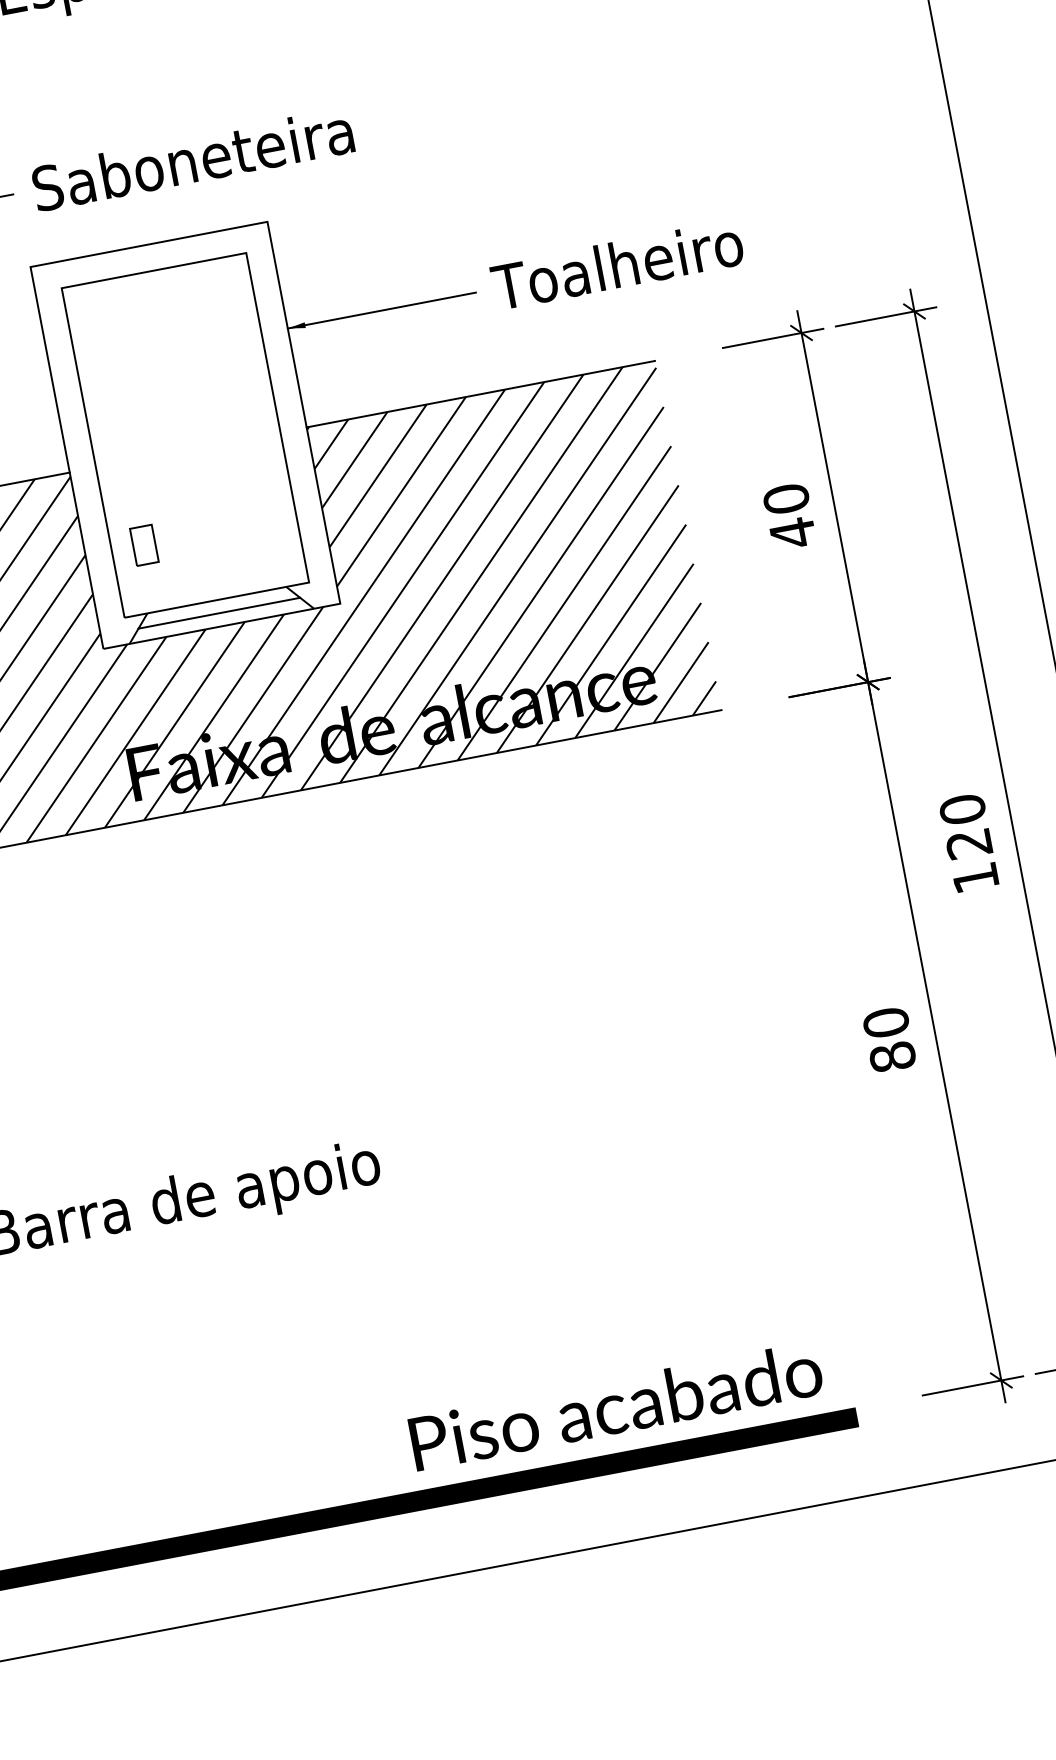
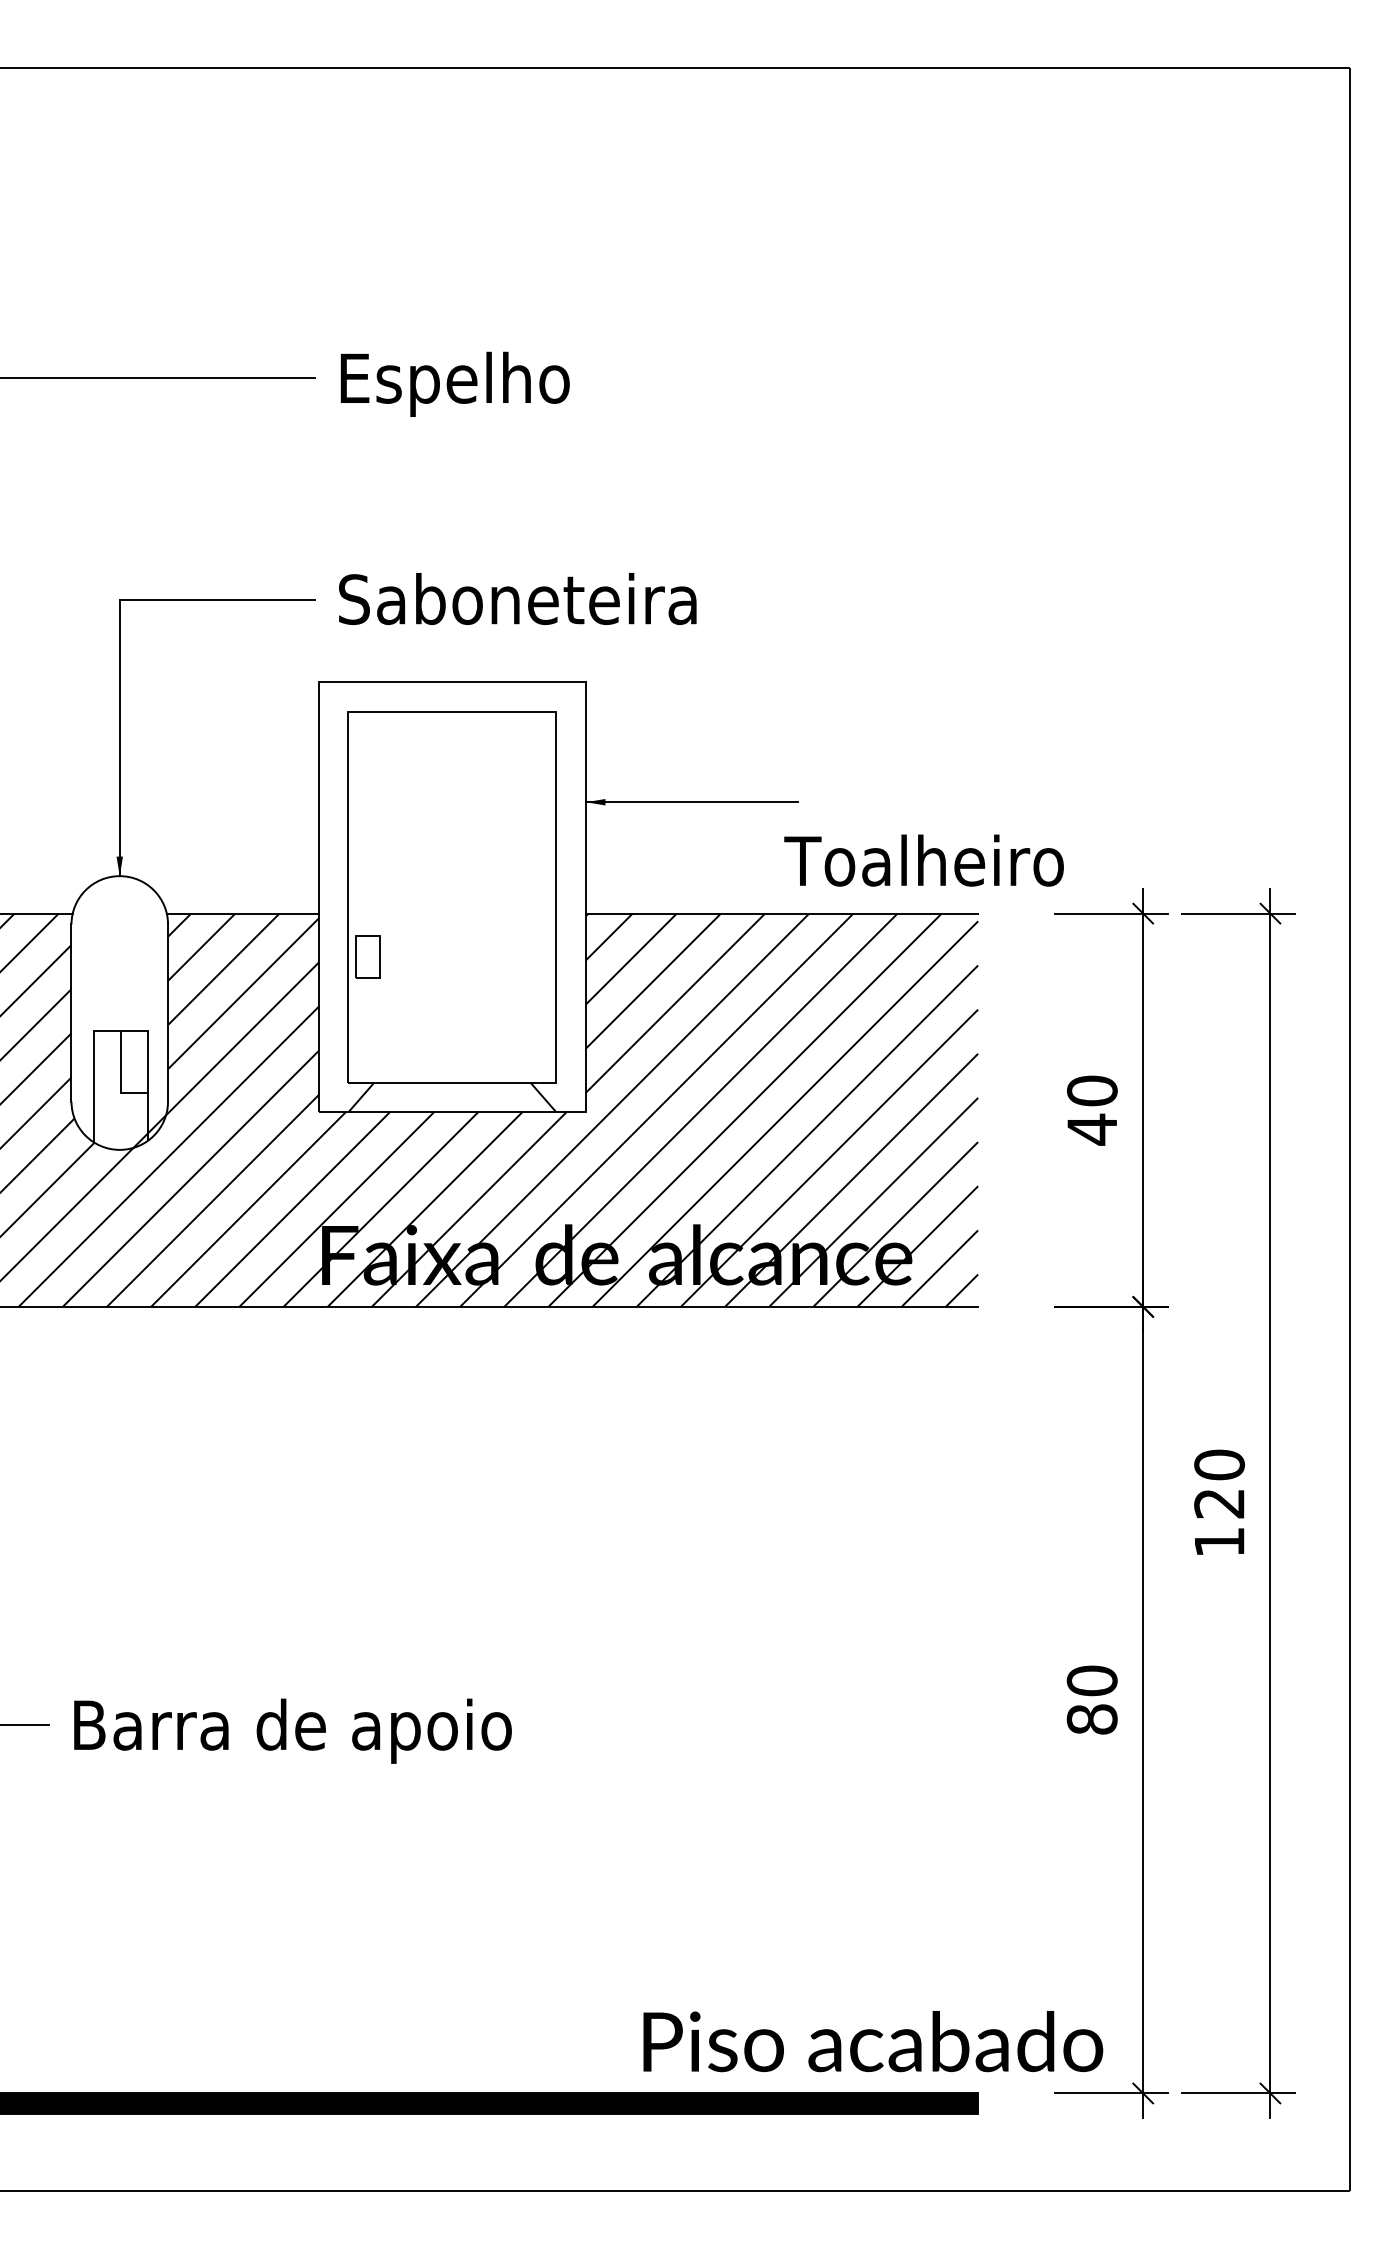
text: (616, 265) -> (923, 860), moved
part: (143, 544) -> (367, 956), moved
line: (219, 613) -> (452, 1097), removed
text: (616, 1406) -> (873, 2041), moved

